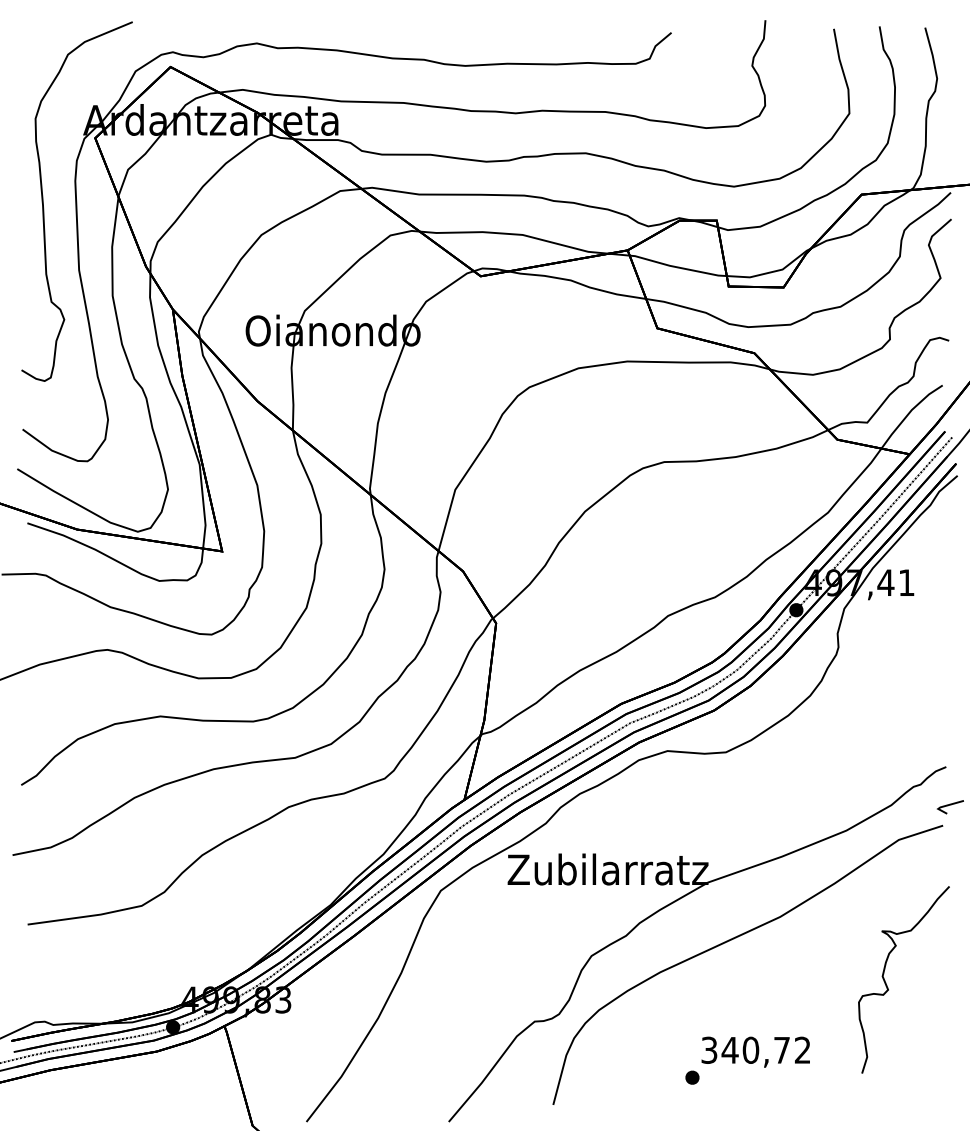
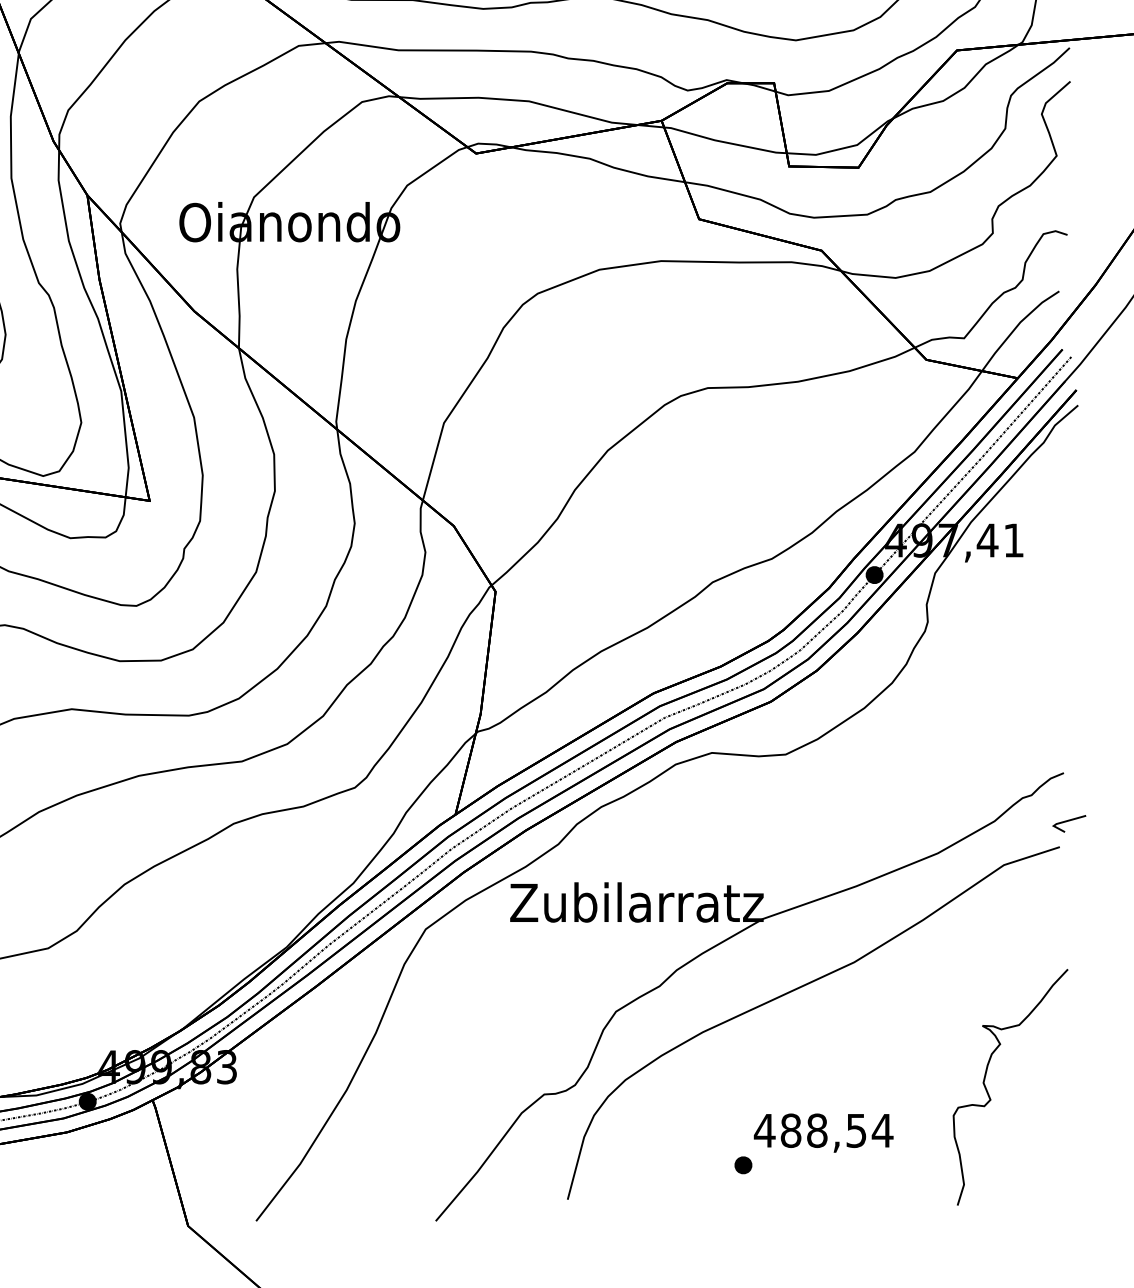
curve: (888, 987) -> (990, 1096), moved
text: (755, 1049) -> (823, 1129), 340,72 -> 488,54

